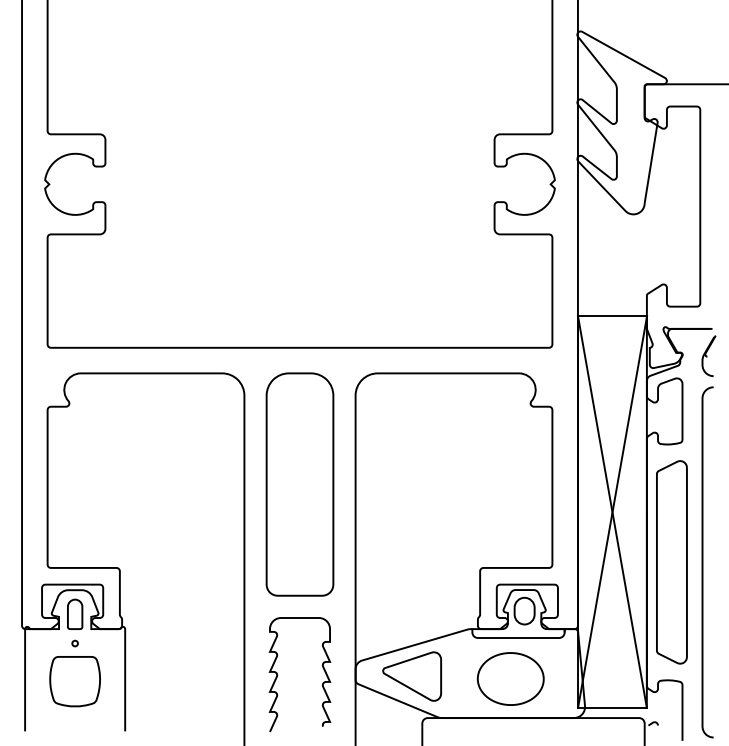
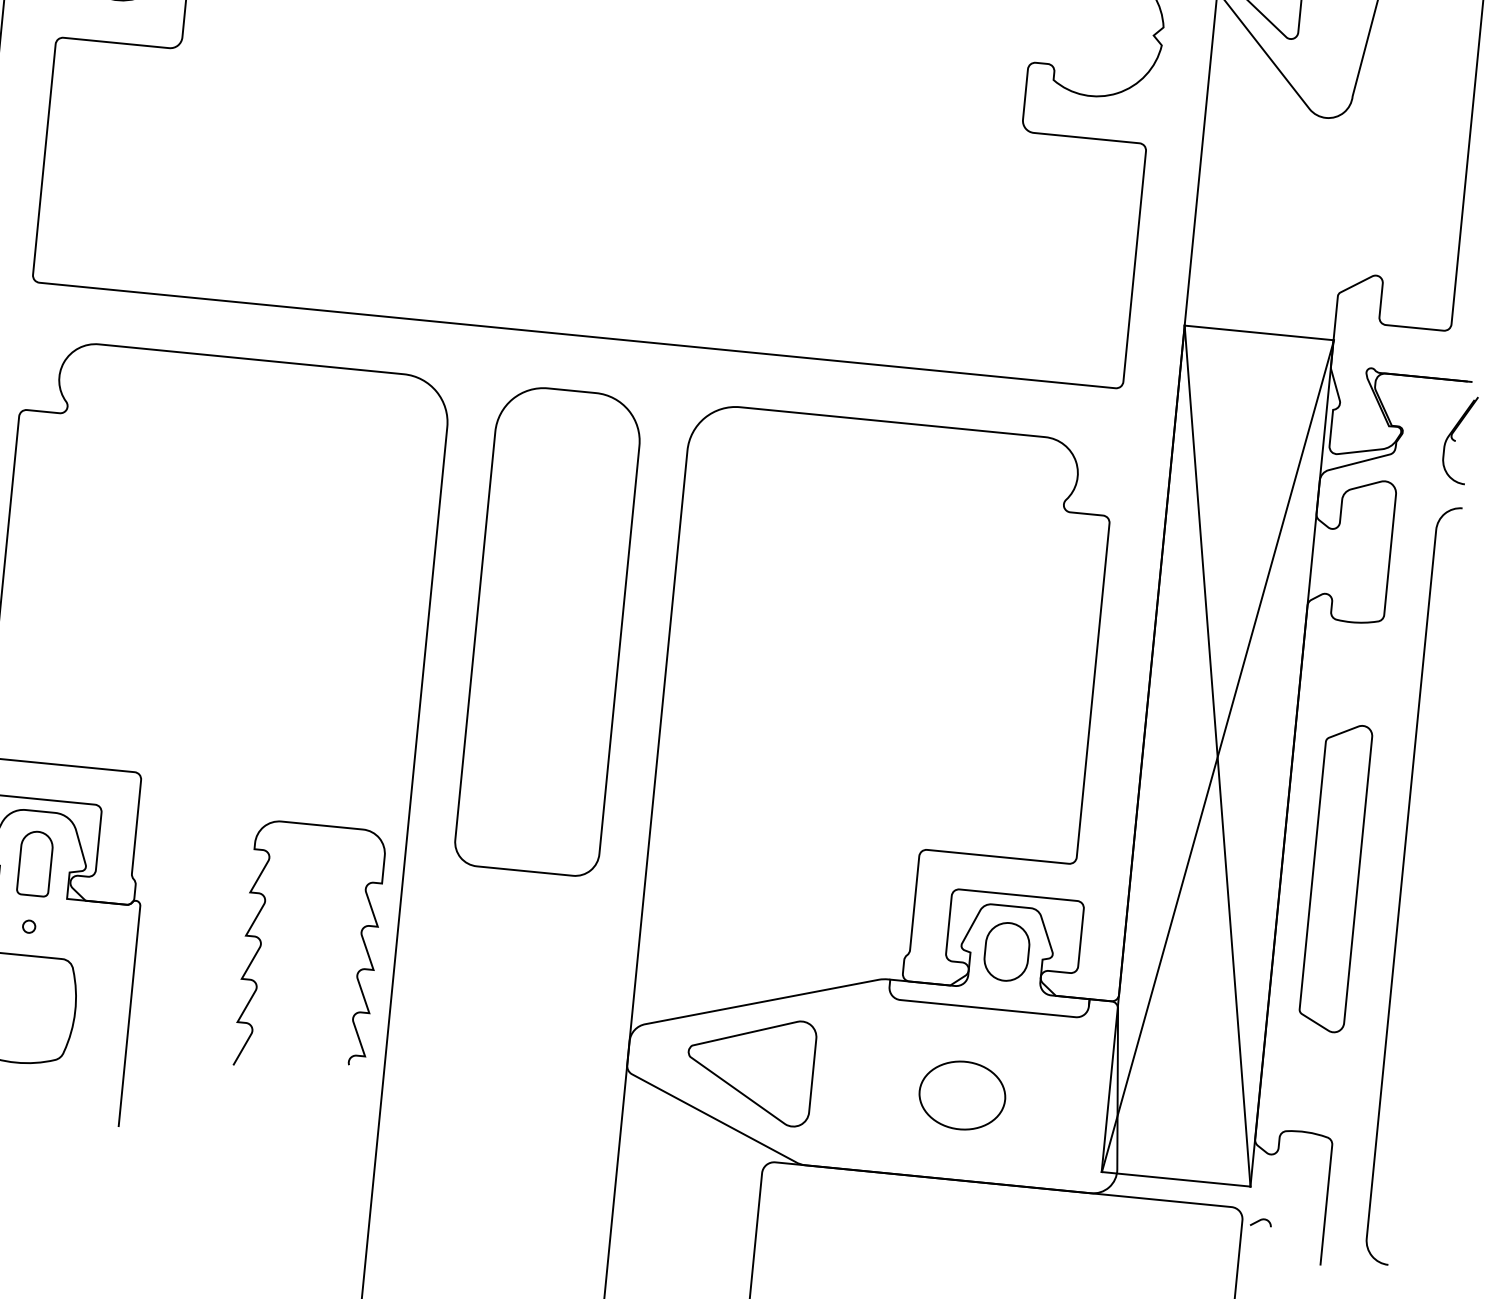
part: (671, 562) -> (1334, 877), size x0.7
curve: (278, 675) -> (263, 945), moved
part: (510, 678) -> (962, 1094), size x0.6

